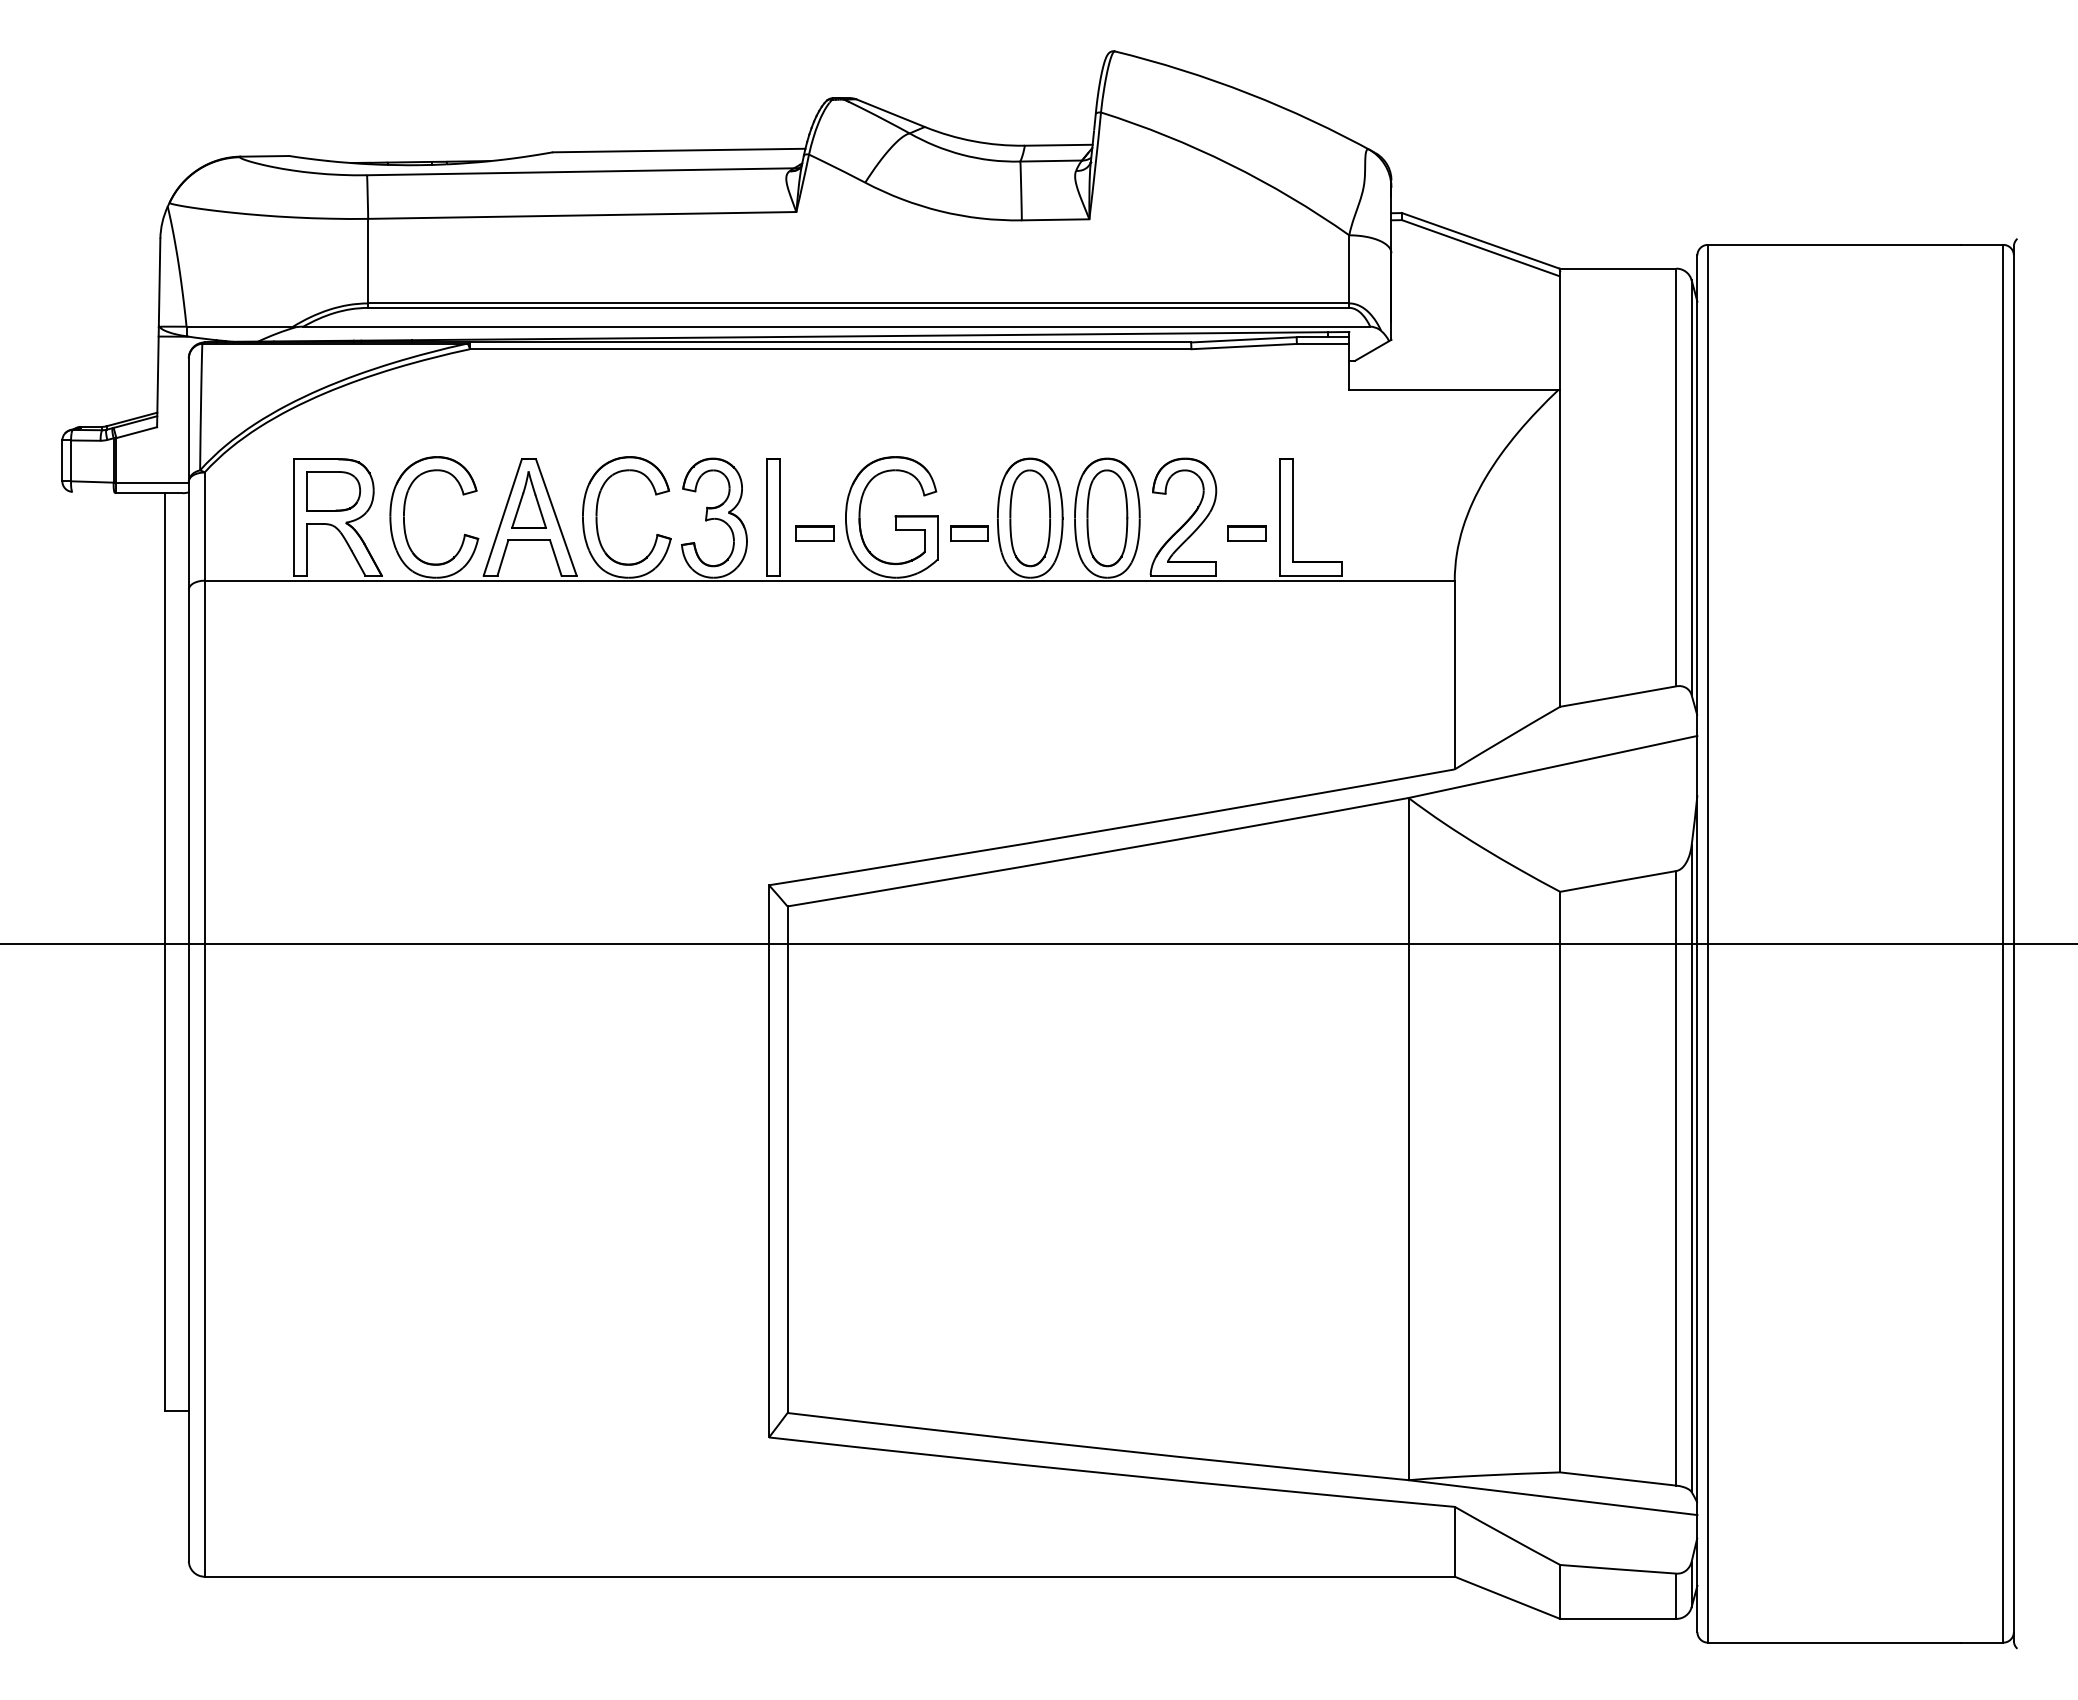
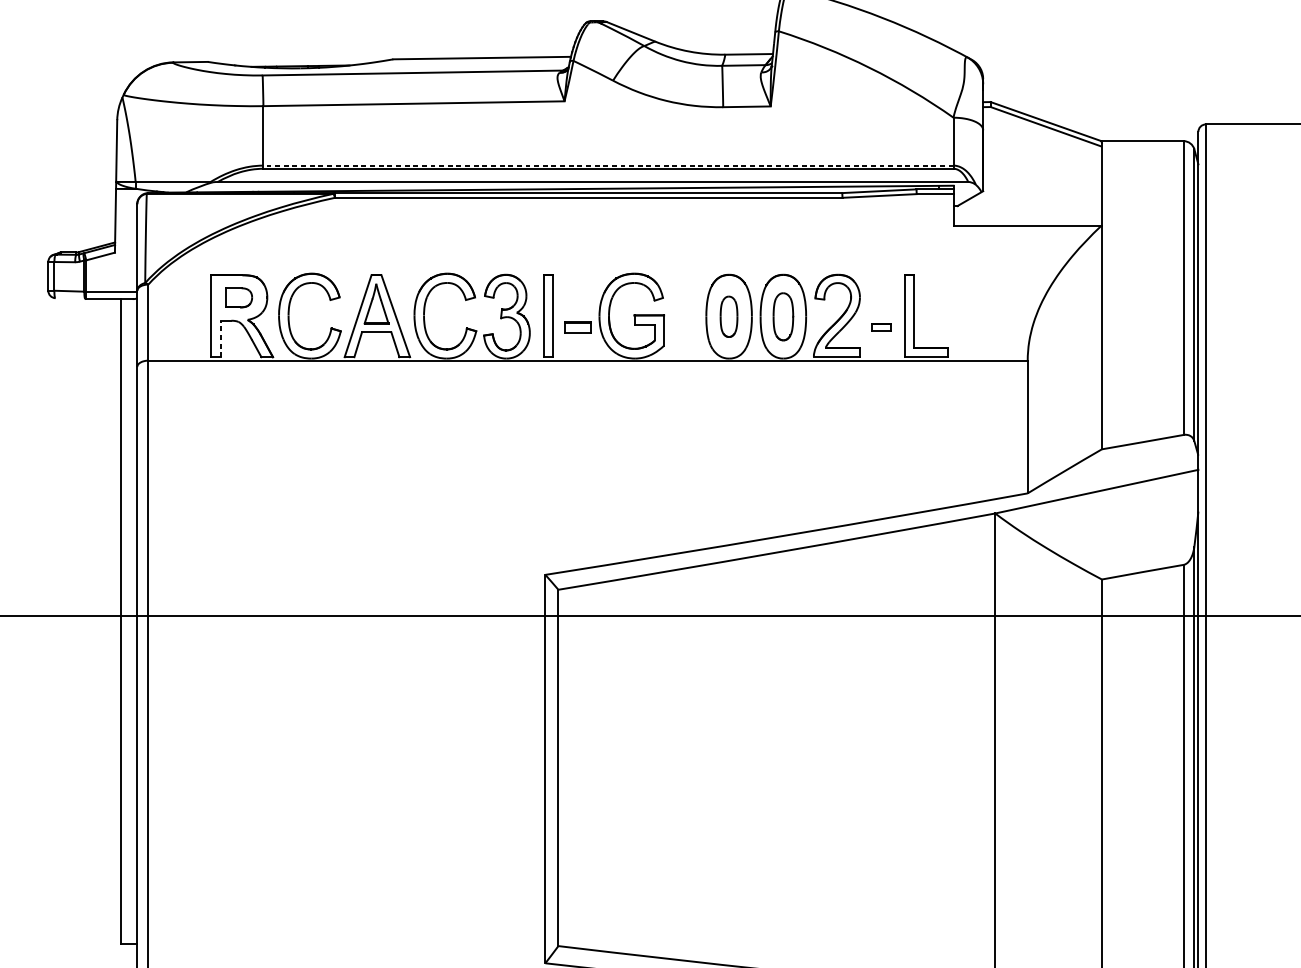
line: (858, 303) -> (608, 165), solid -> dashed
part: (333, 491) -> (239, 297), size x0.7
part: (1029, 518) -> (728, 316), size x0.6
part: (1107, 518) -> (783, 316), size x0.7
part: (969, 533) -> (686, 327), removed
part: (1246, 533) -> (881, 327), size x0.7
line: (307, 549) -> (220, 338), solid -> dashed

